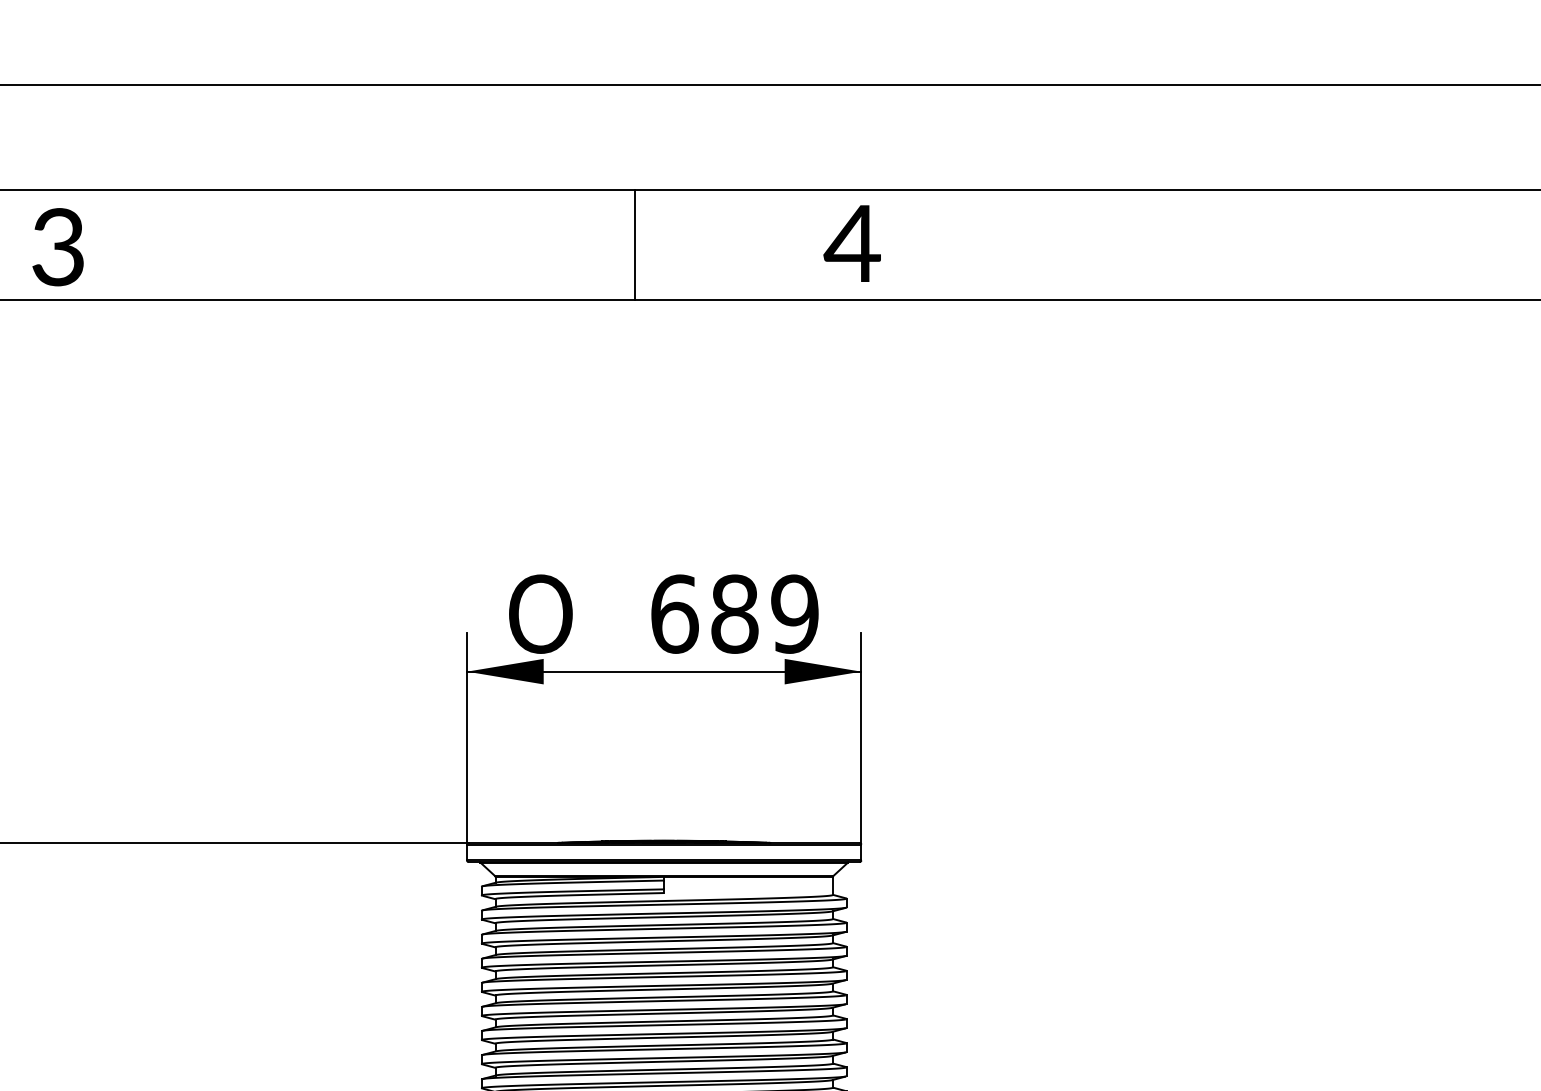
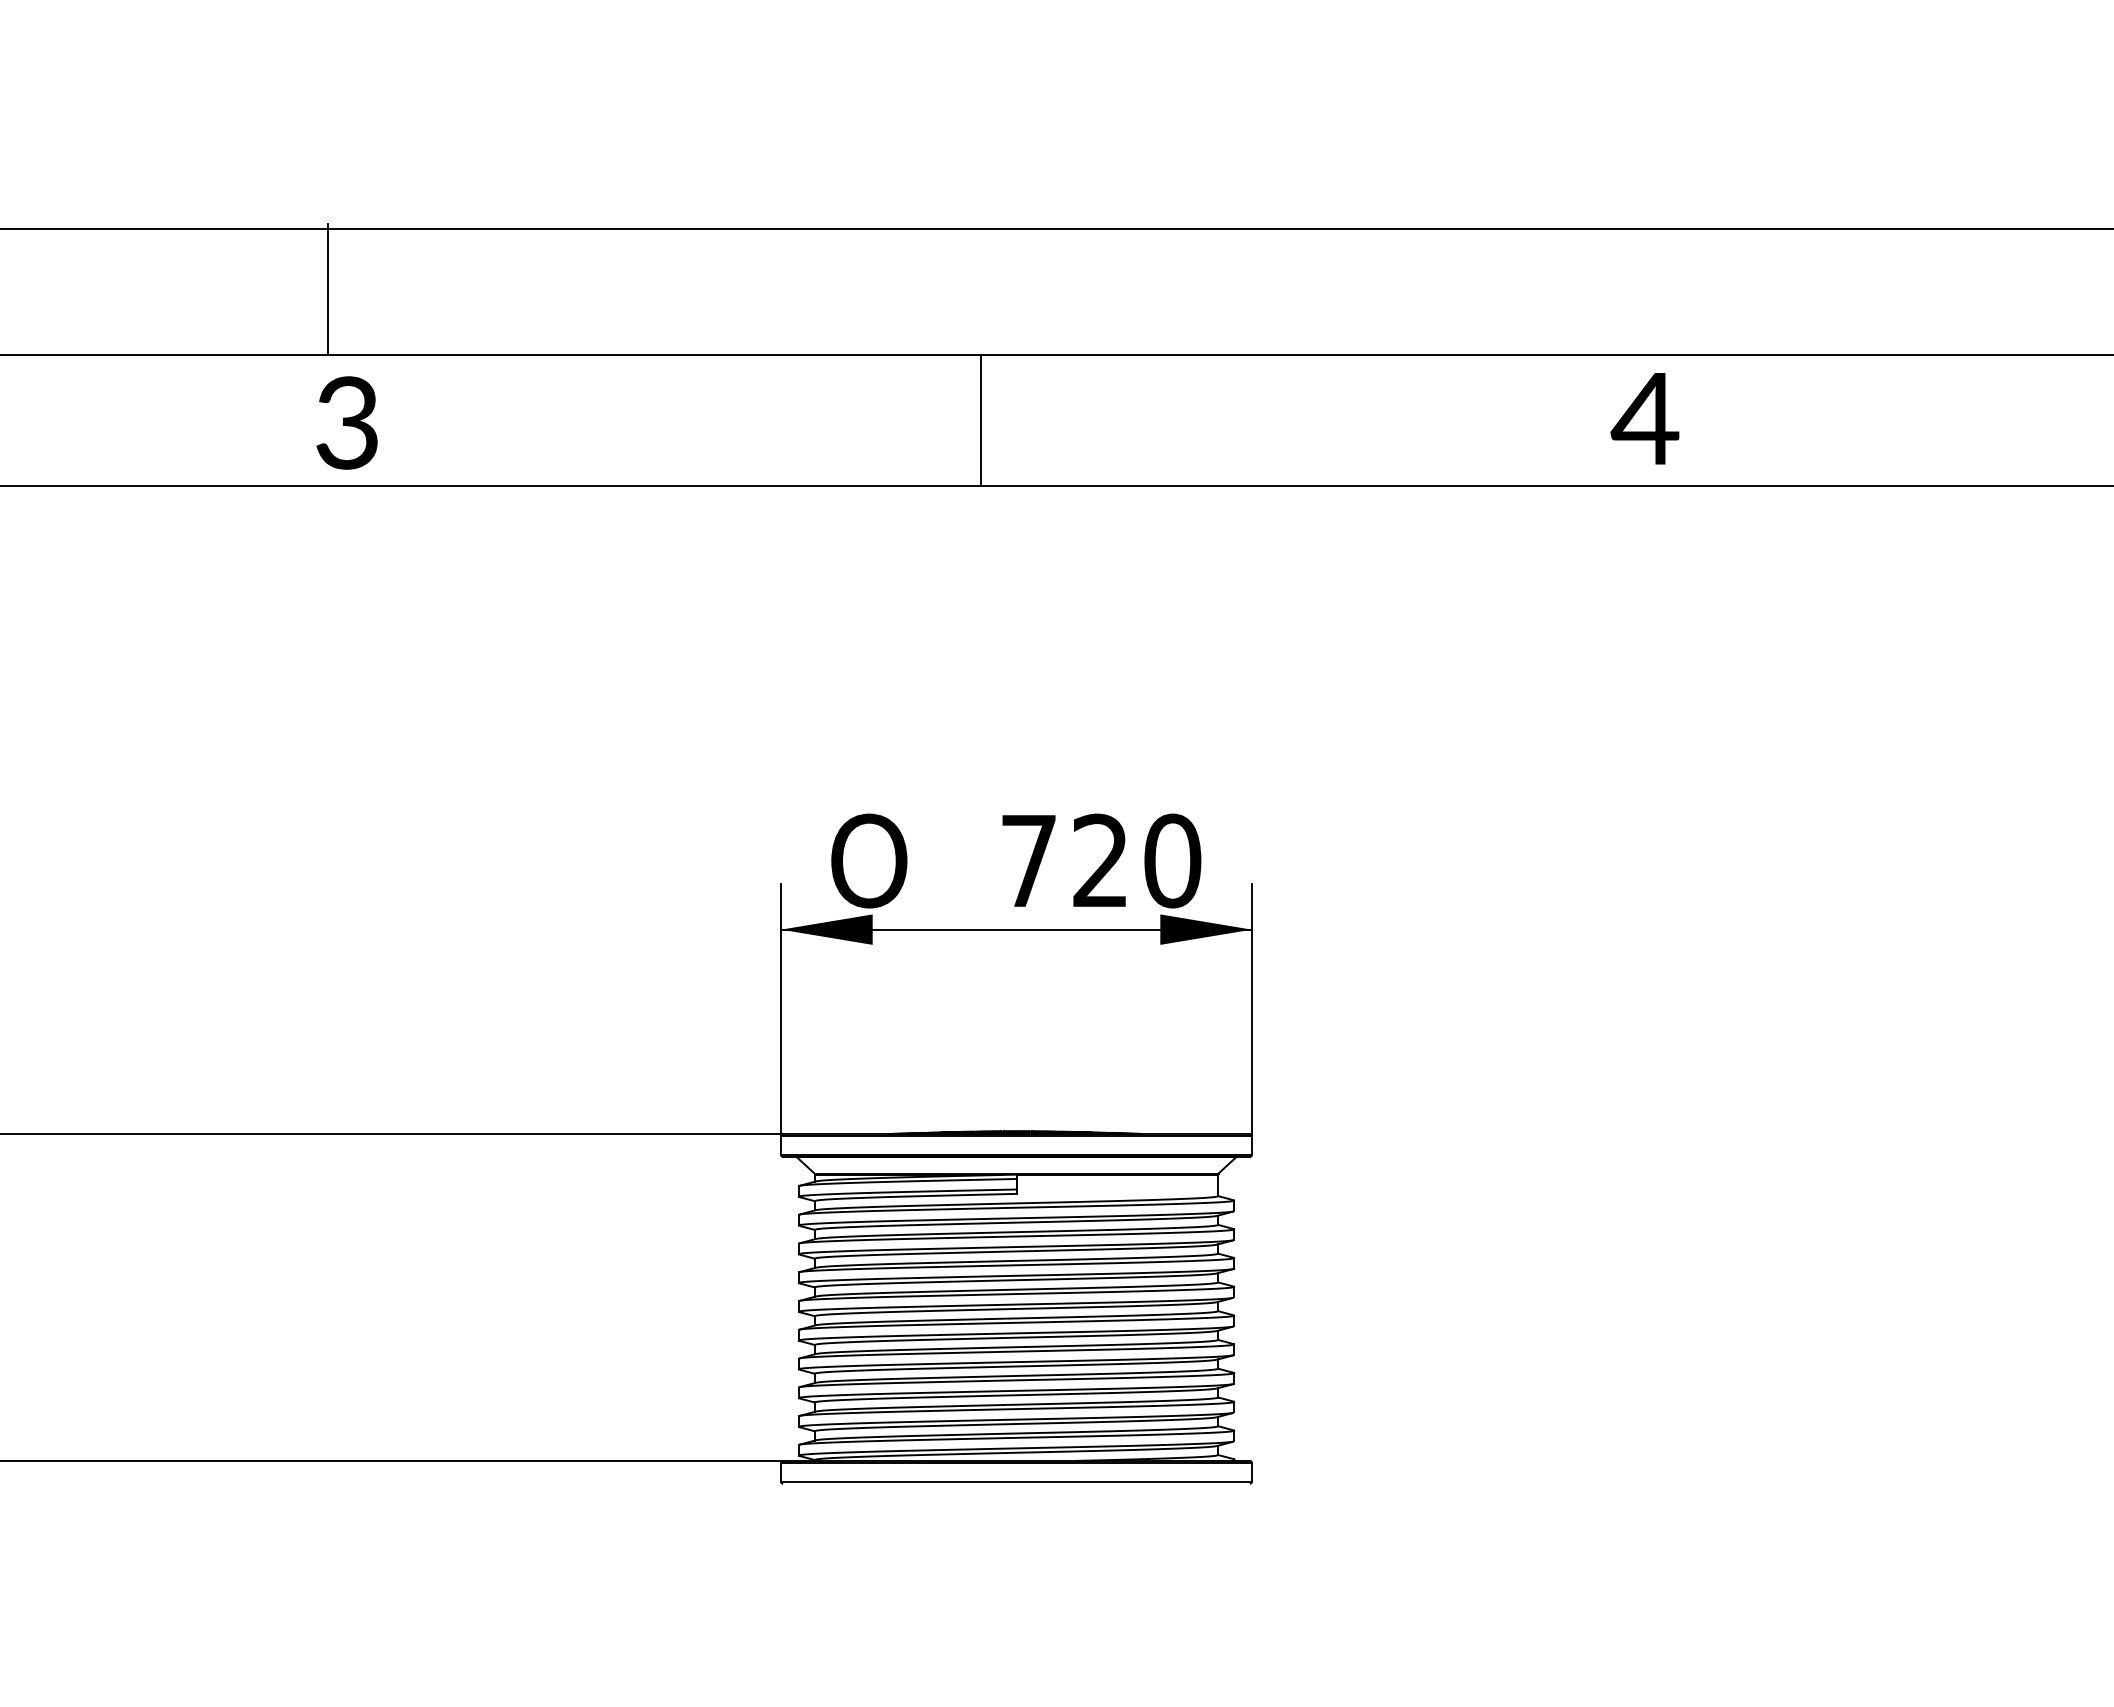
line: (86, 135) -> (327, 289), added
text: (851, 243) -> (1644, 418), moved
text: (57, 246) -> (346, 422), moved
text: (735, 613) -> (1101, 860), 689 -> 720

